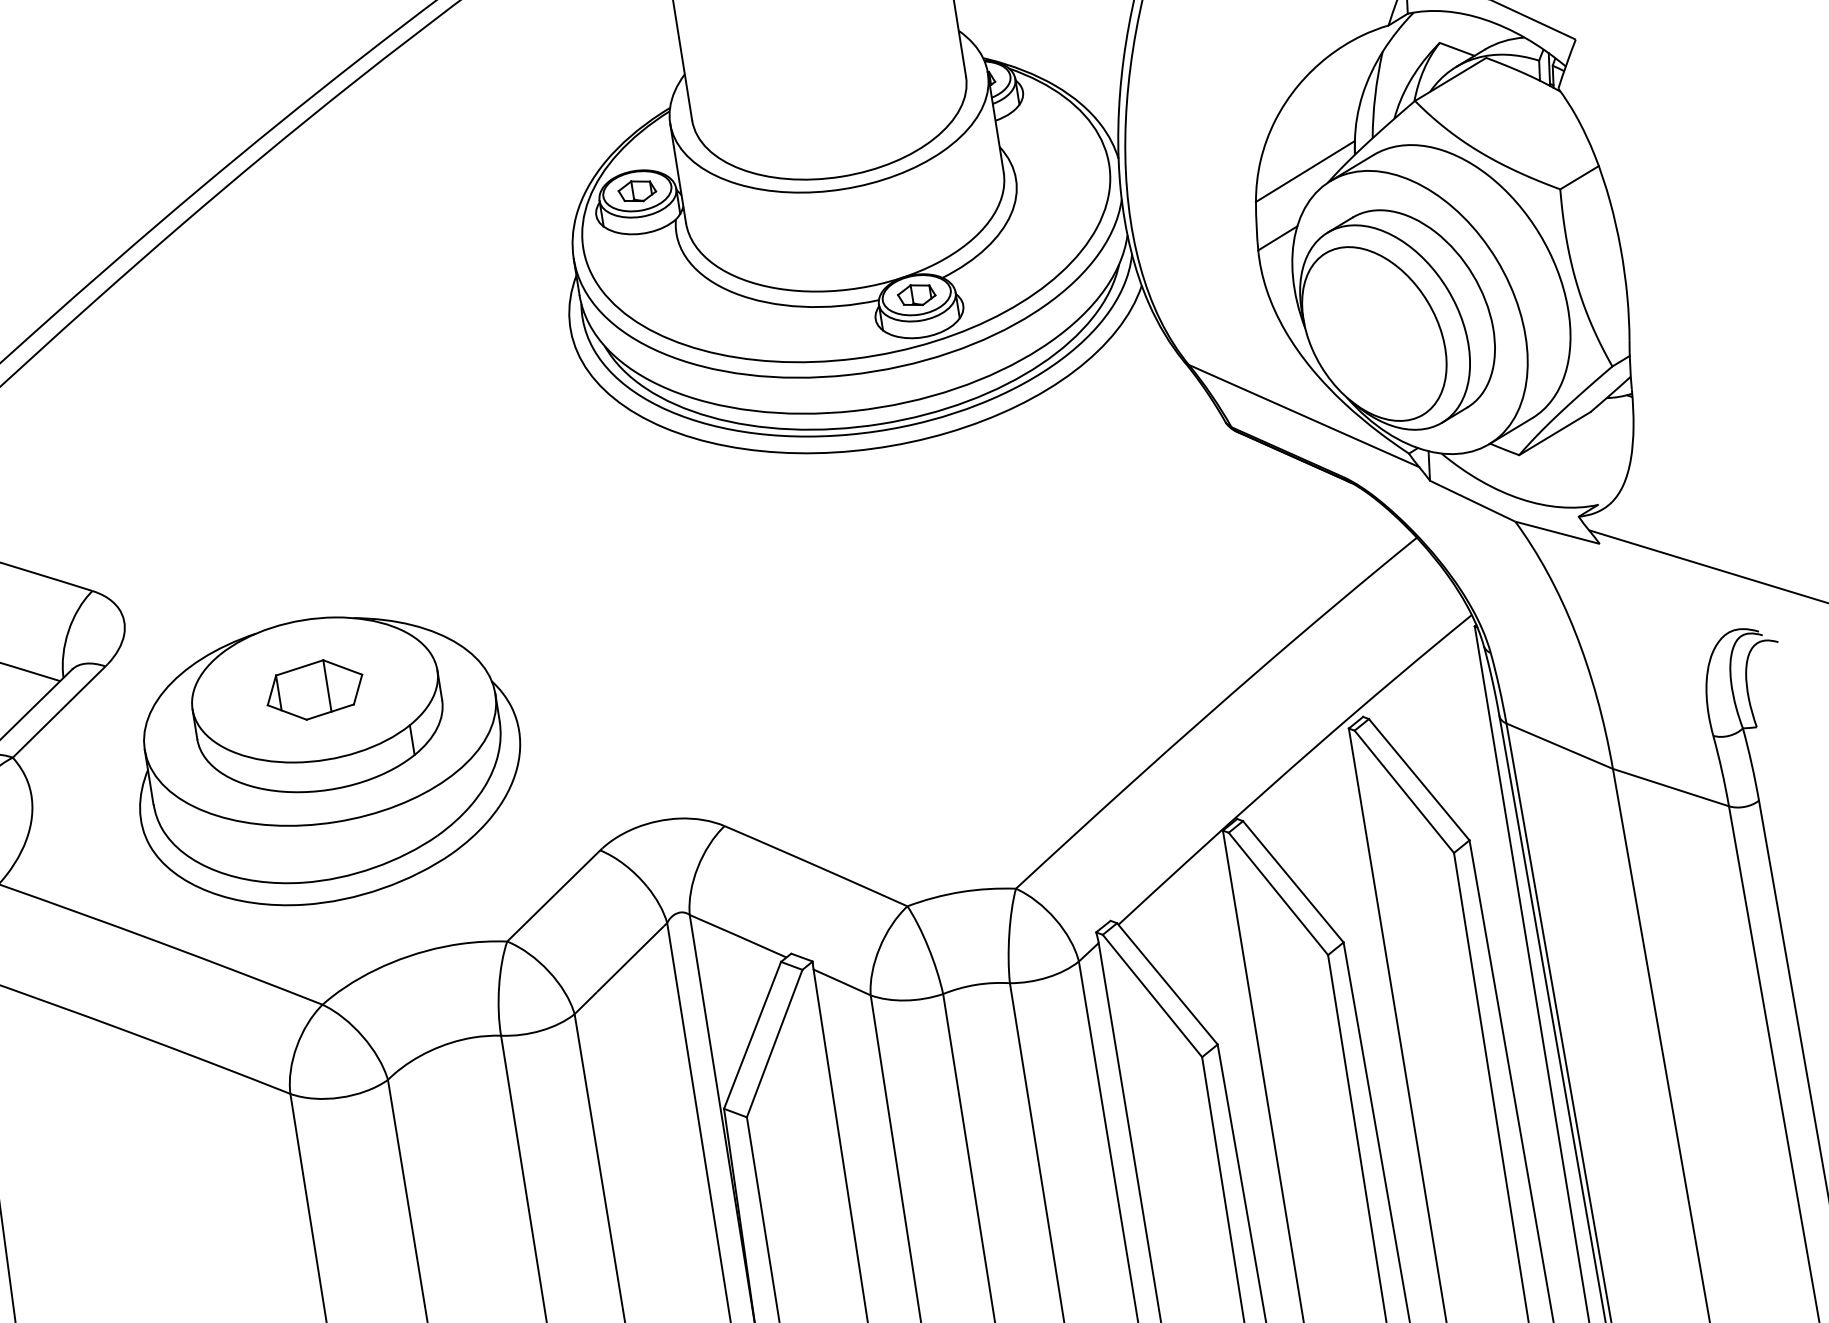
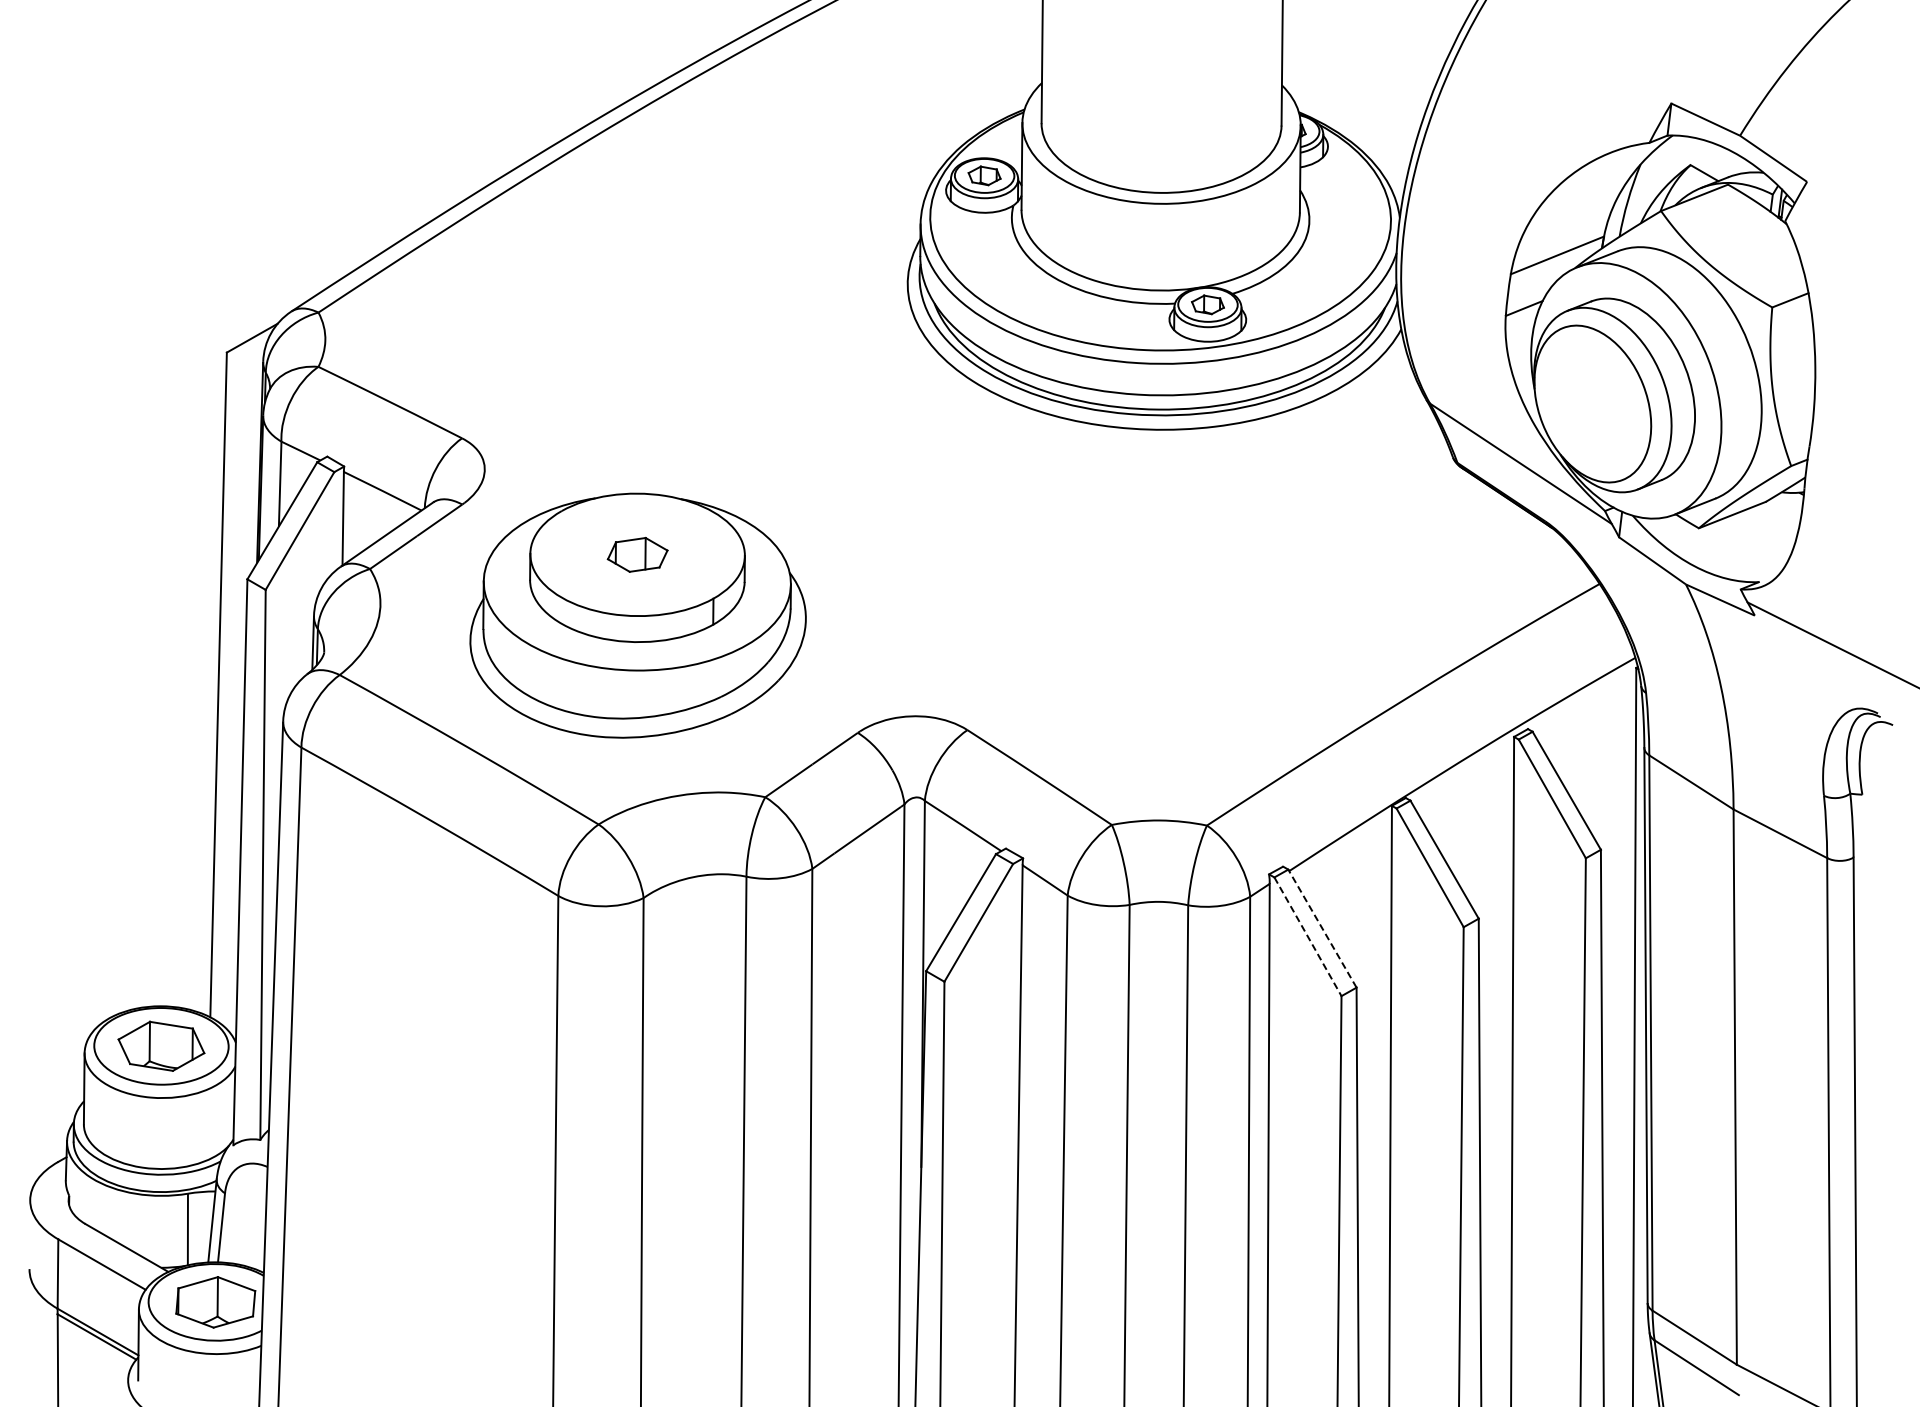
part: (314, 689) -> (637, 554), size x0.7
line: (1167, 983) -> (1322, 928), solid -> dashed
line: (1153, 996) -> (1308, 937), solid -> dashed

